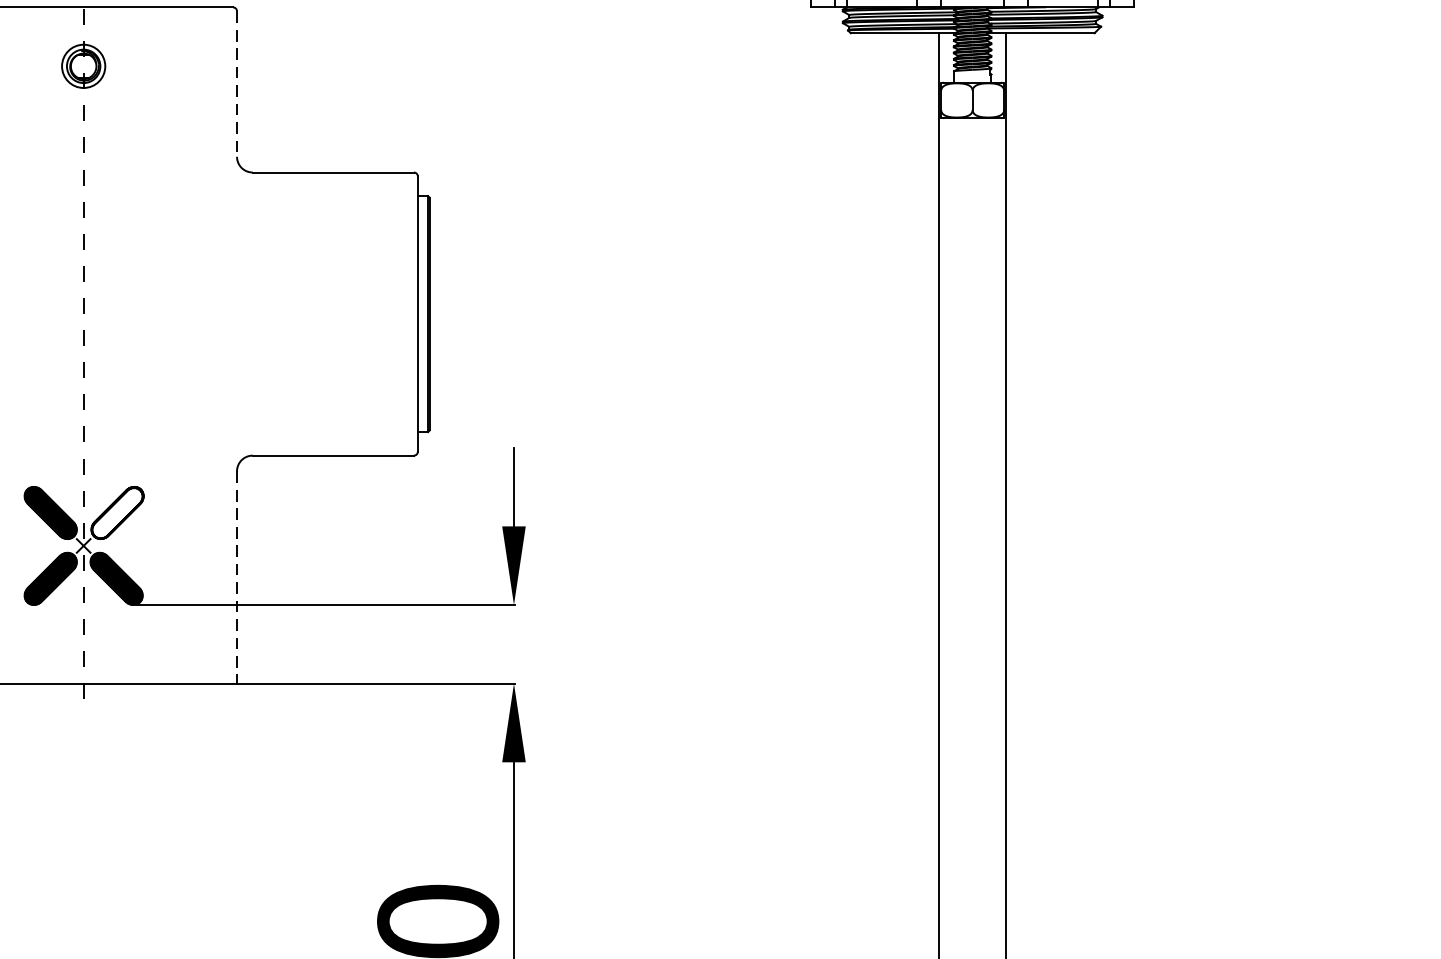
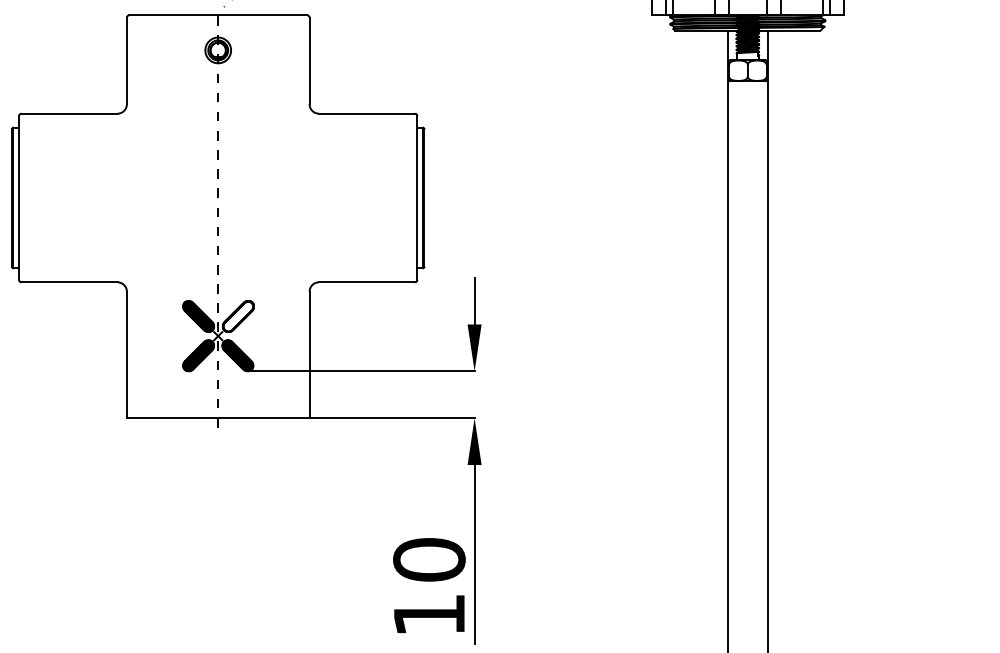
line: (236, 84) -> (309, 61), dashed -> solid
line: (236, 578) -> (309, 355), dashed -> solid

